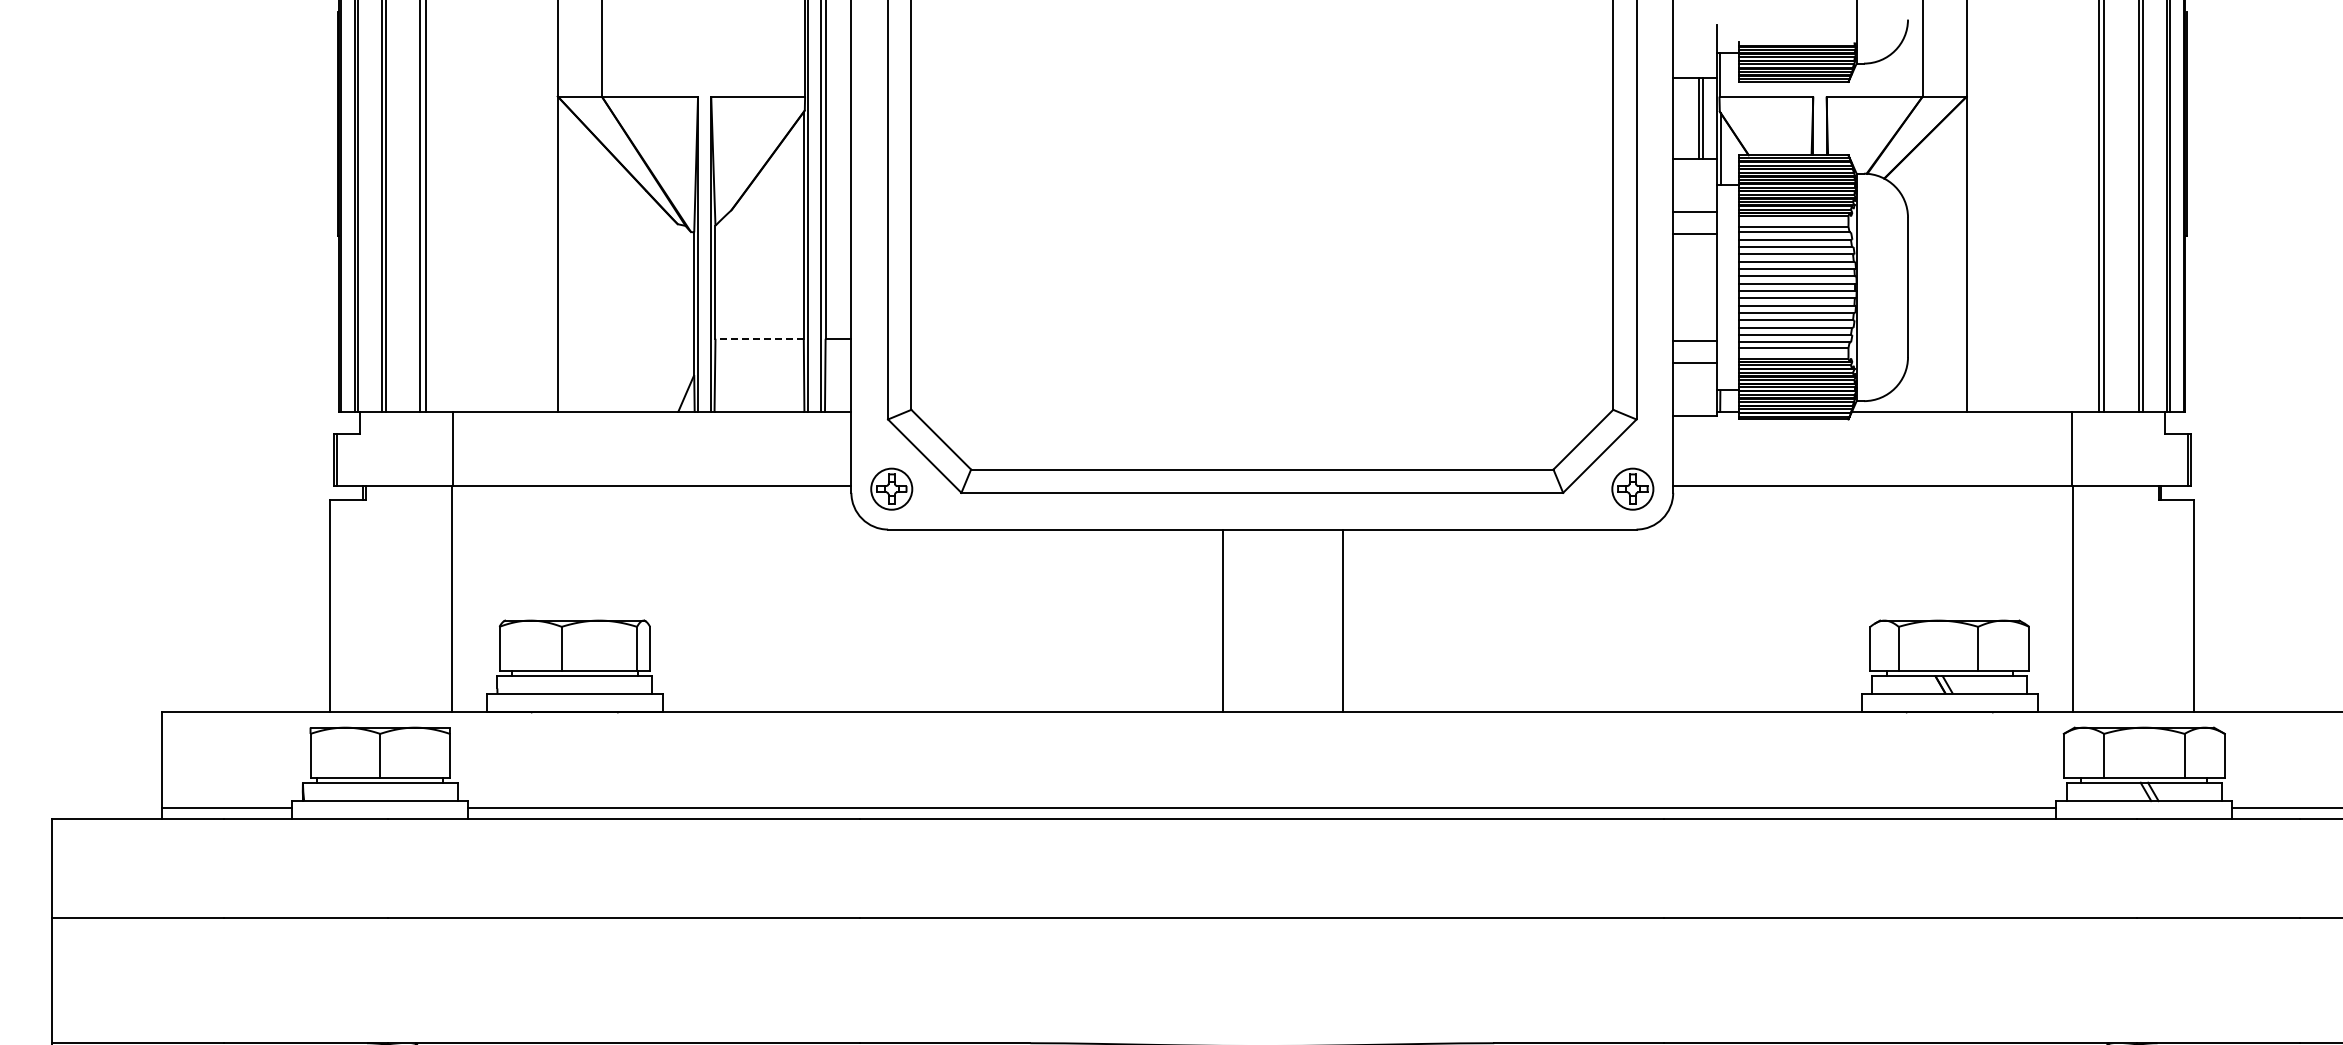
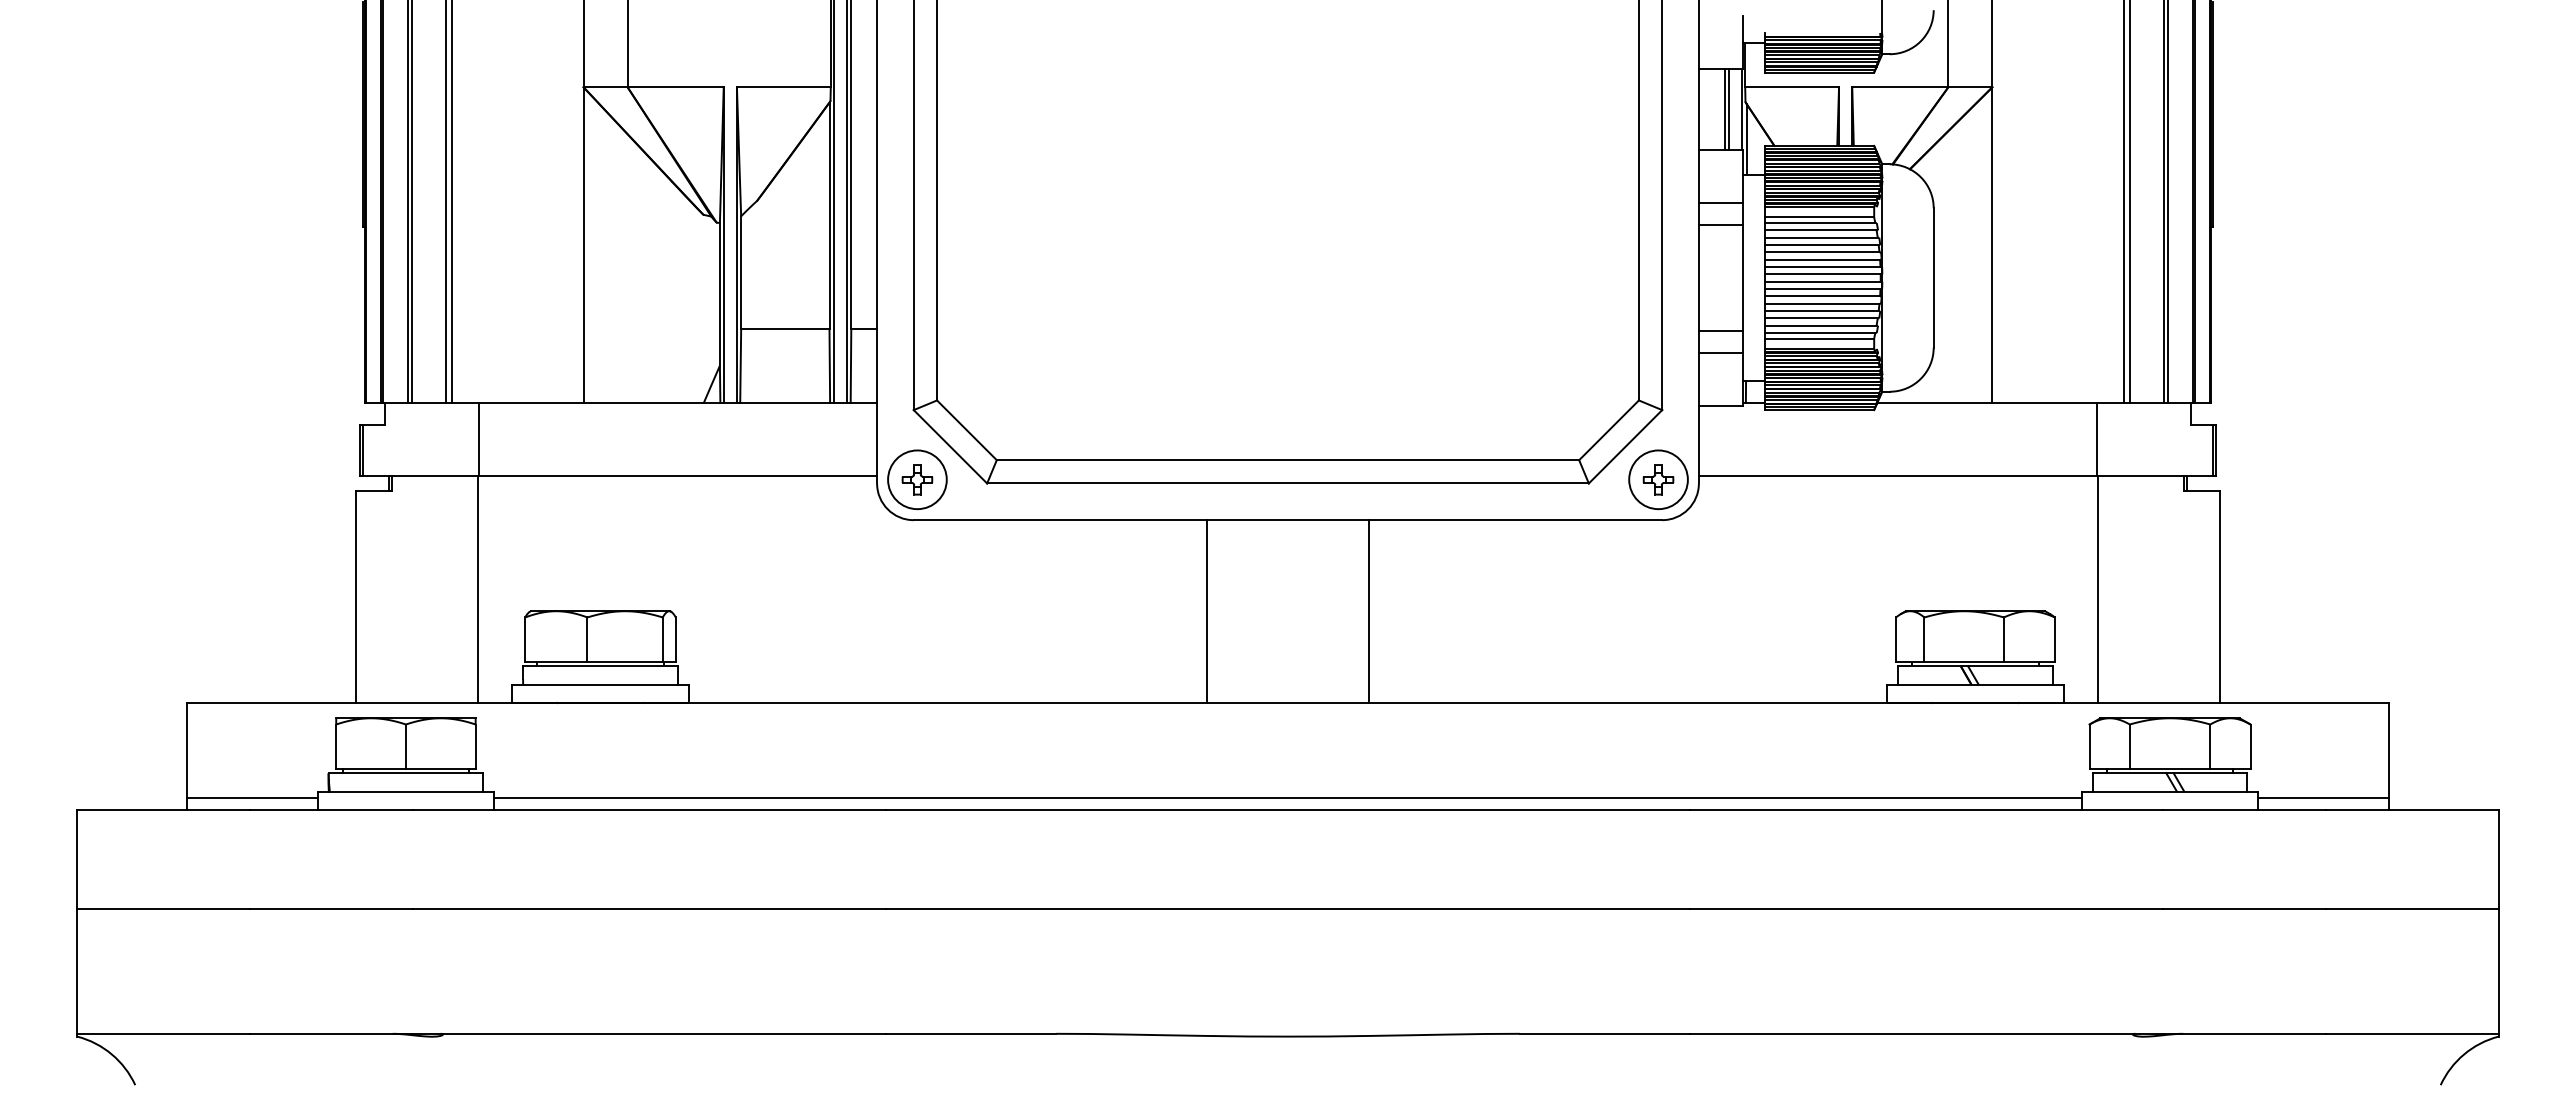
line: (758, 338) -> (784, 329), dashed -> solid
circle: (891, 488) -> (917, 479), size x1.43
circle: (1632, 488) -> (1658, 479), size x1.43
line: (1222, 620) -> (1207, 611), moved

